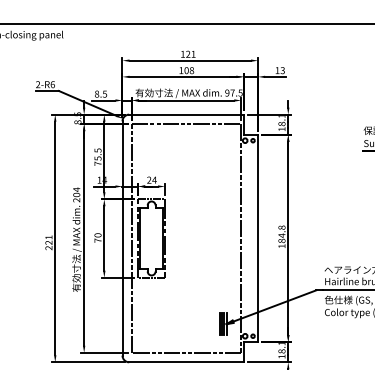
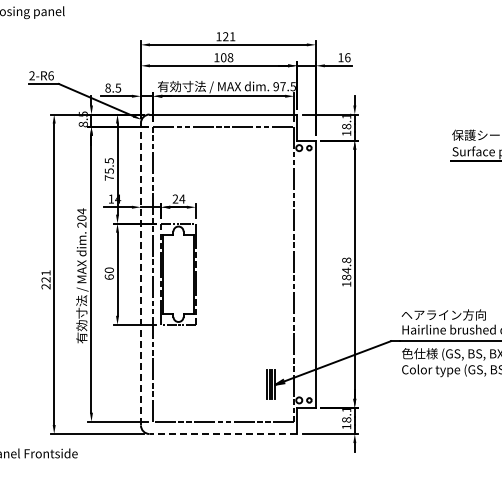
text: (282, 70) -> (347, 57), 13 -> 16
line: (122, 237) -> (140, 273), solid -> dashed
text: (97, 240) -> (108, 276), 70 -> 60
line: (186, 362) -> (223, 434), solid -> dashed

